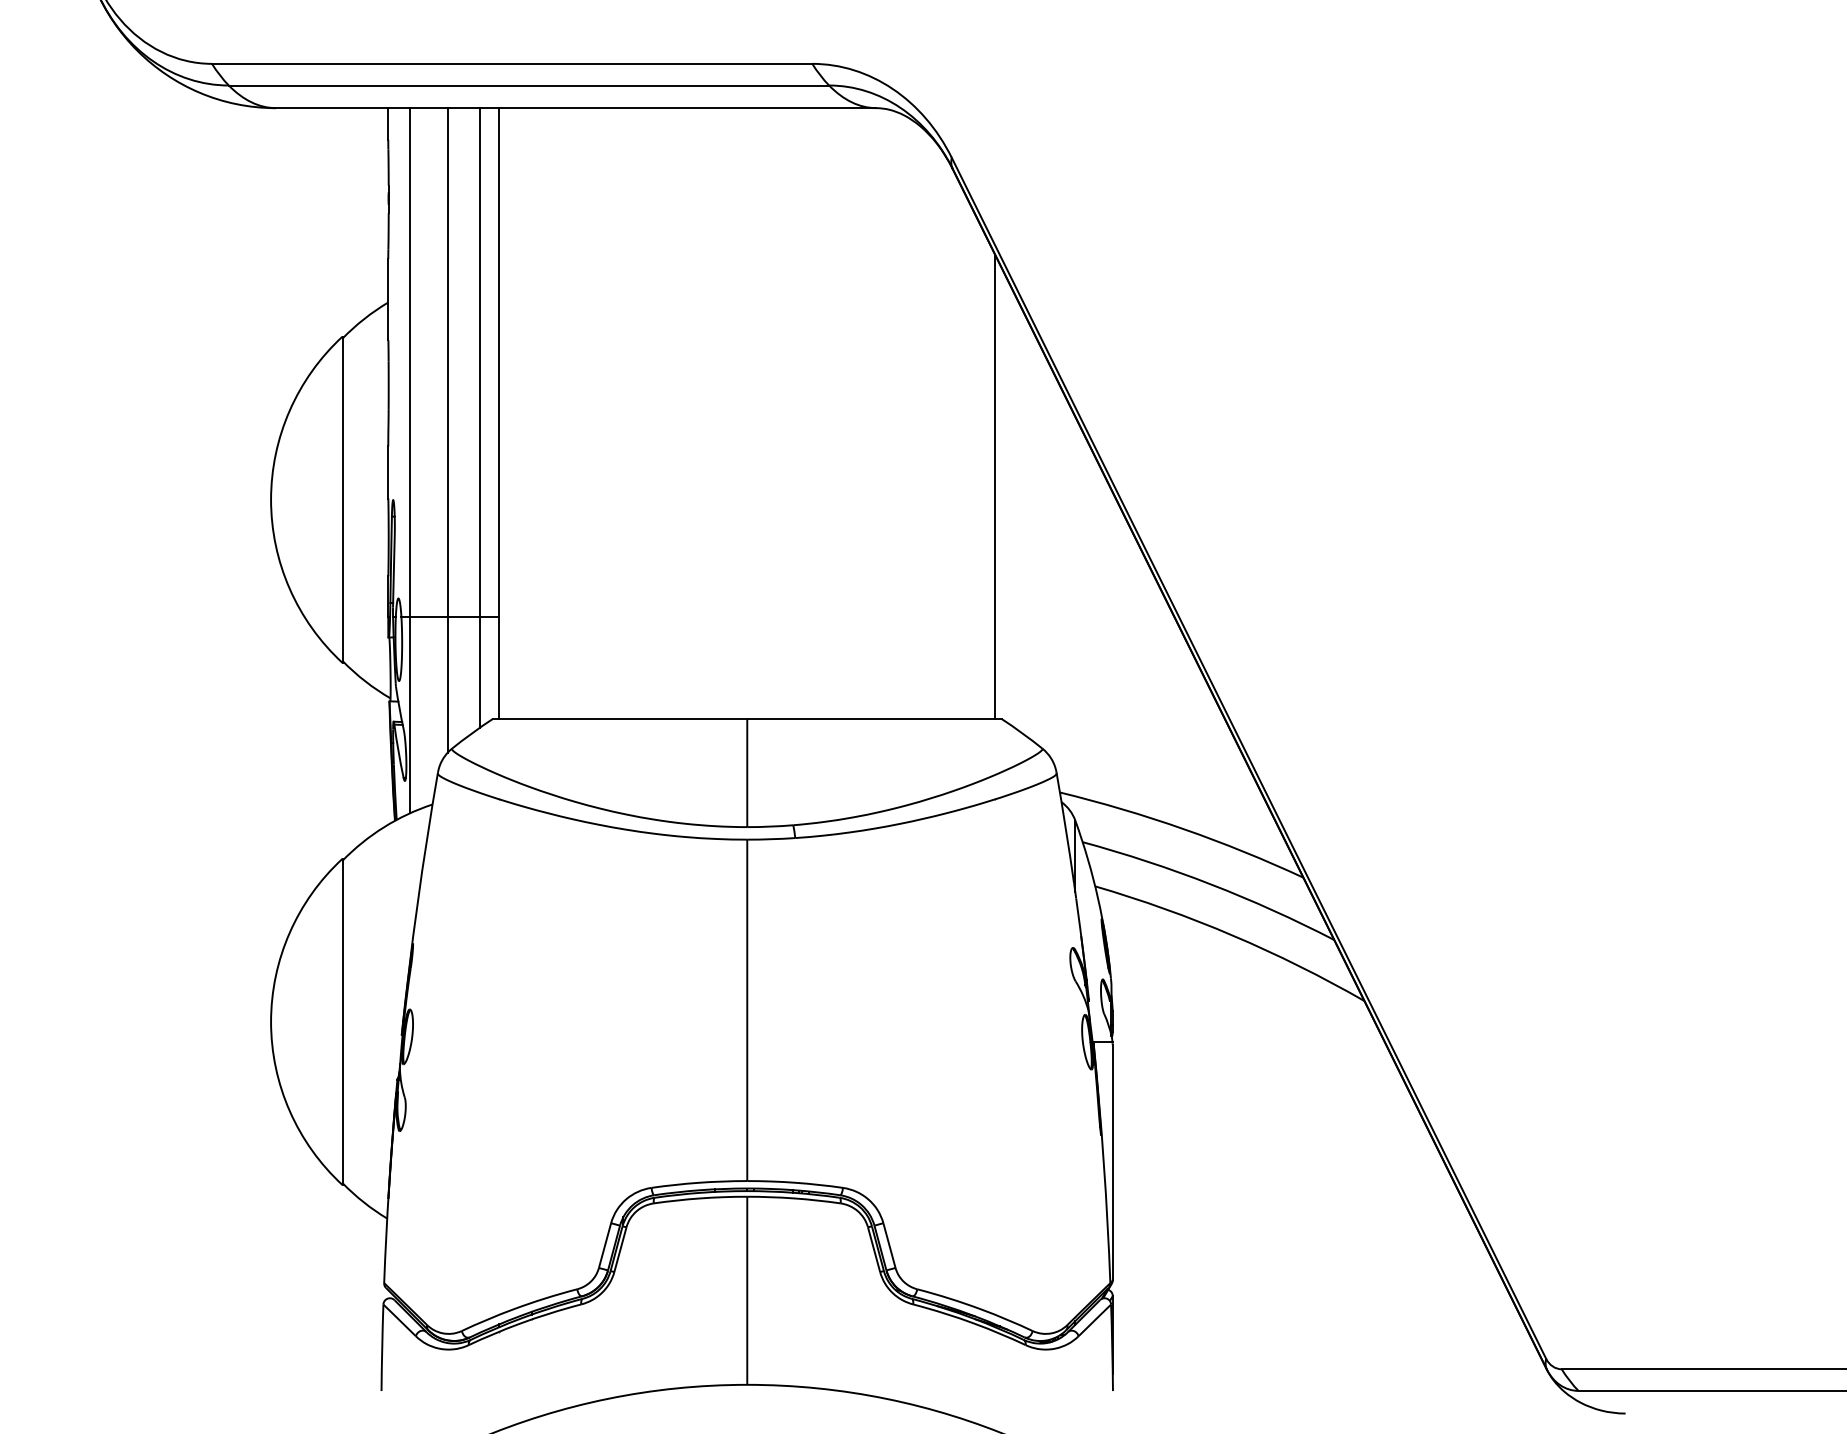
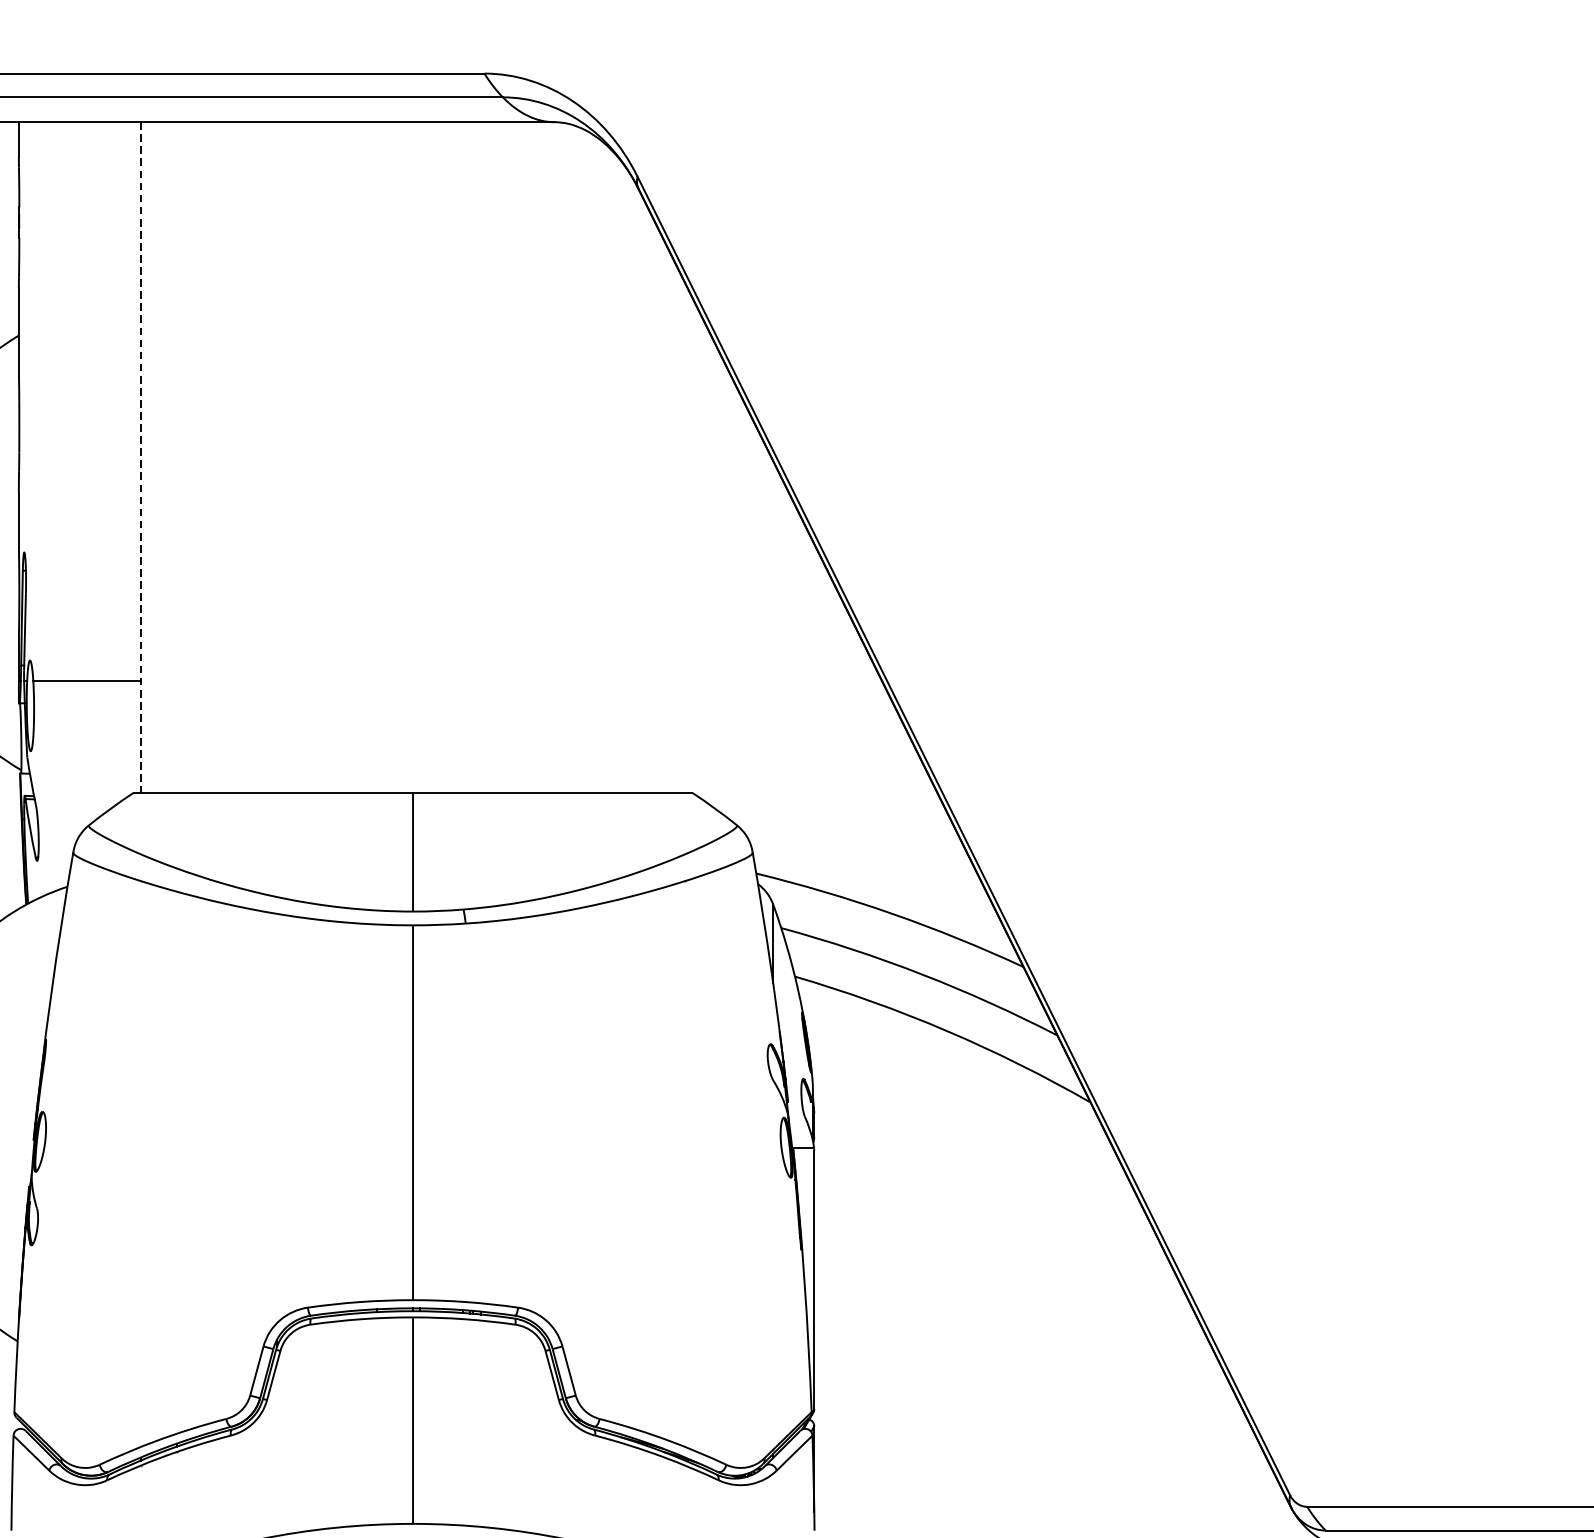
line: (499, 414) -> (140, 458), solid -> dashed
line: (479, 417) -> (119, 461), removed
line: (447, 430) -> (83, 476), removed
line: (410, 460) -> (43, 509), removed
line: (995, 487) -> (685, 538), removed

